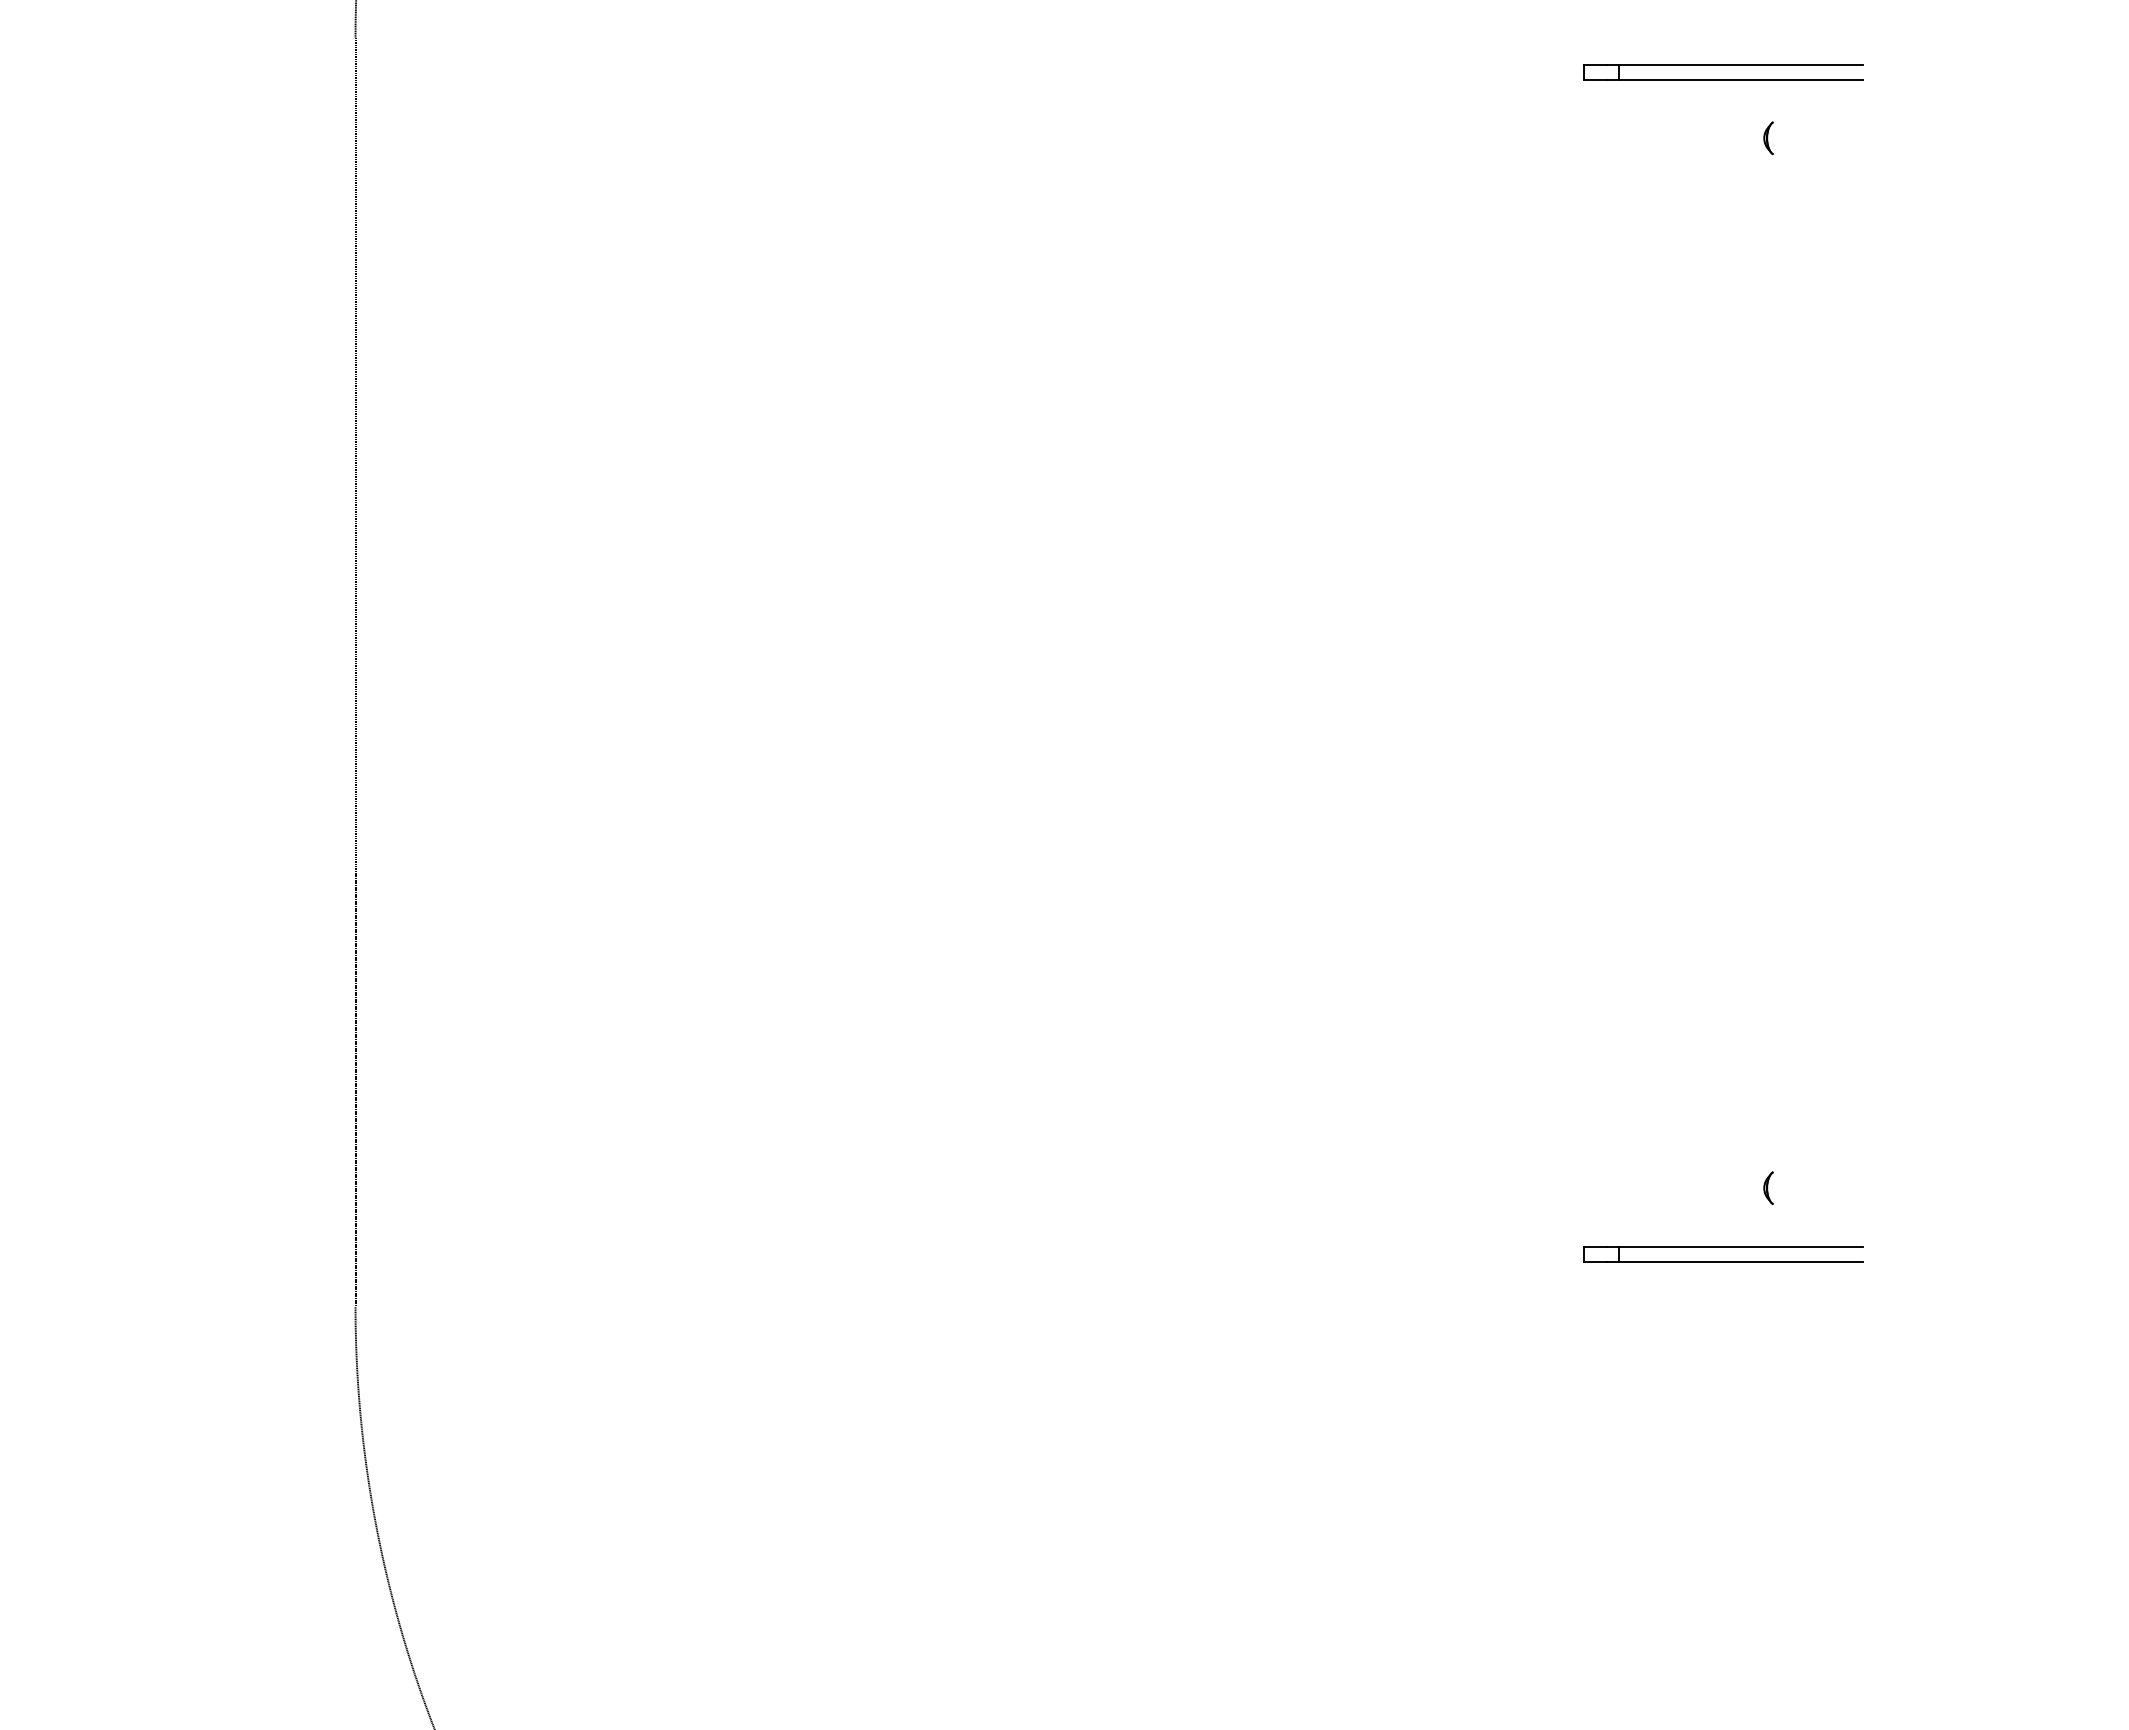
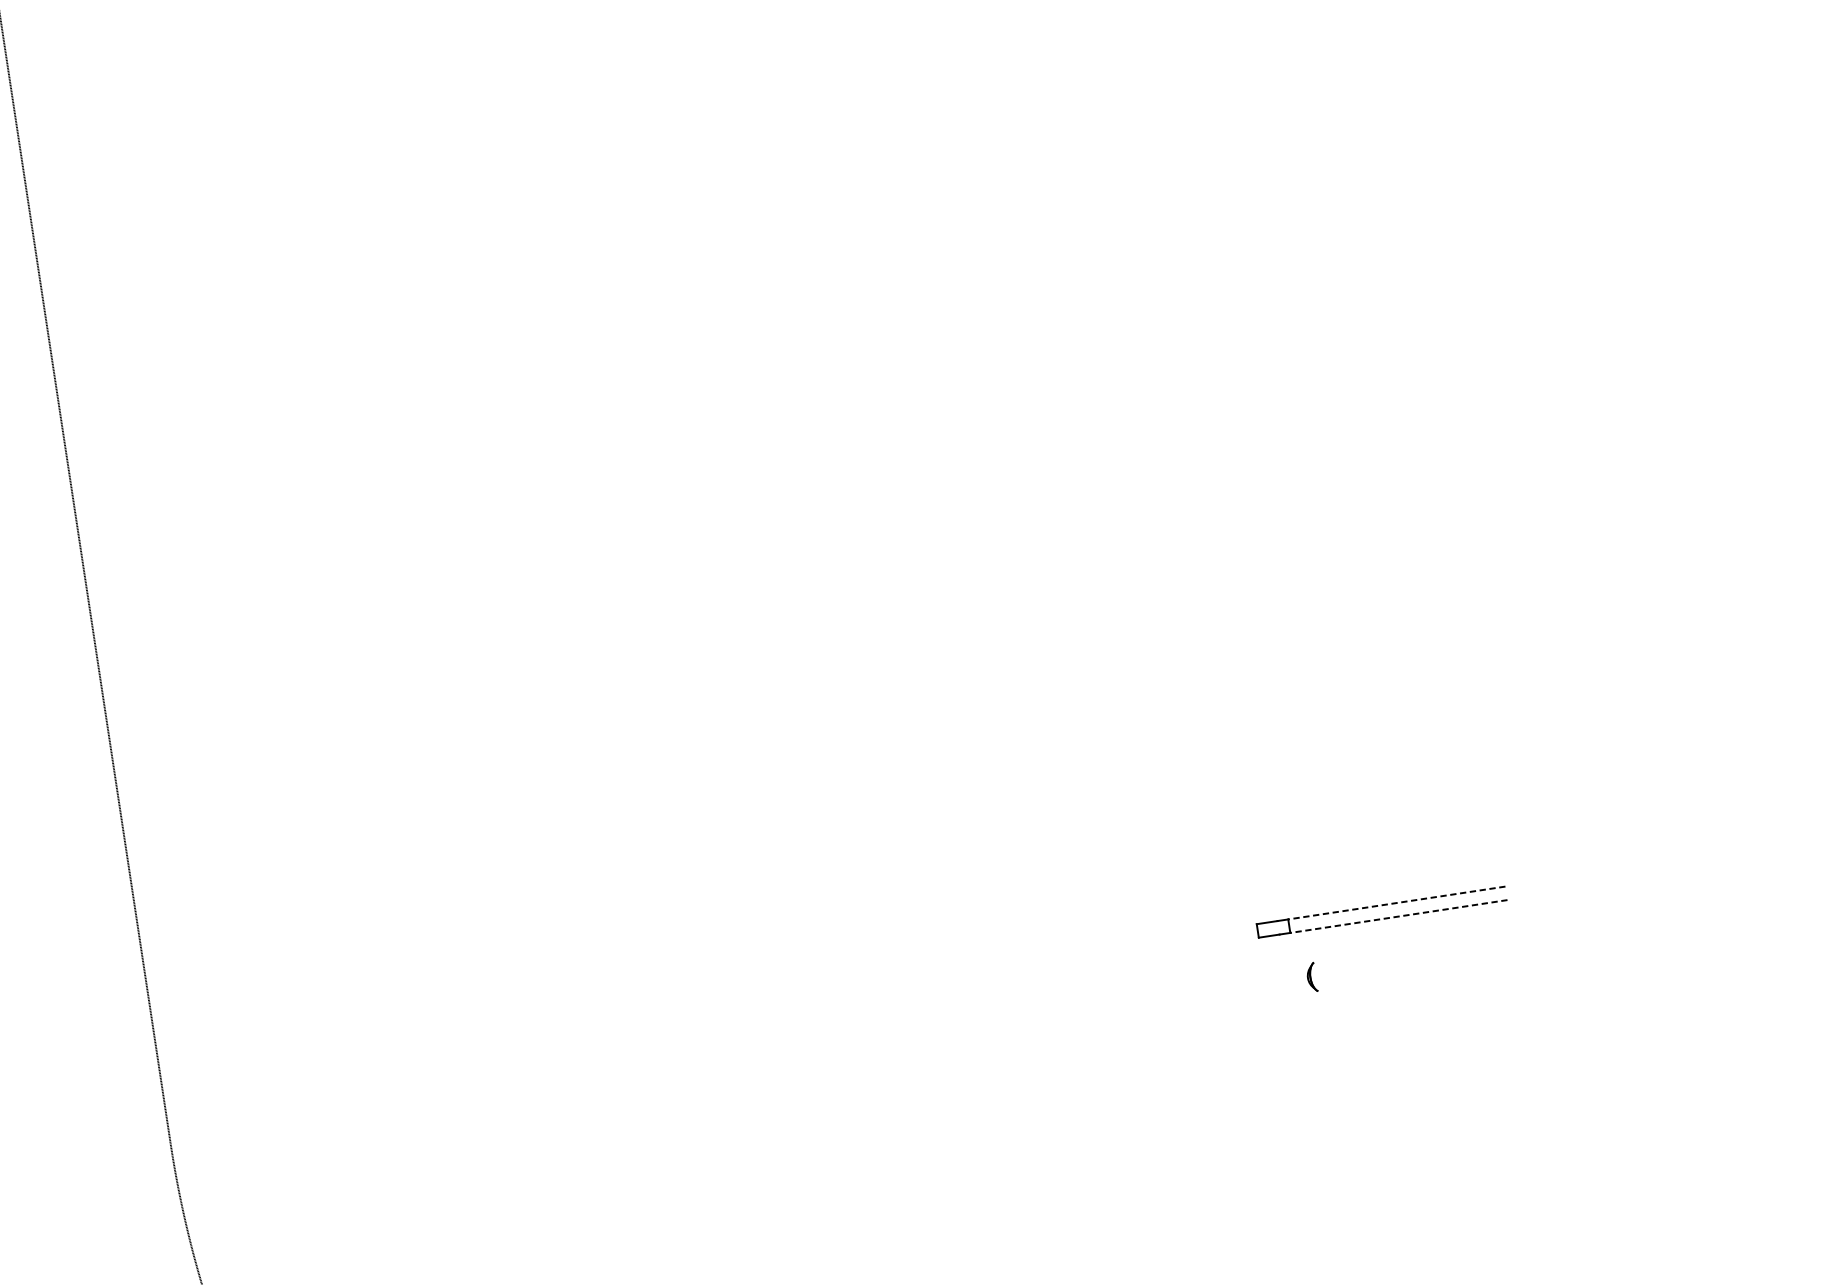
part: (1768, 1187) -> (1311, 976), moved
line: (1741, 1246) -> (1397, 902), solid -> dashed
line: (1741, 1261) -> (1399, 916), solid -> dashed

